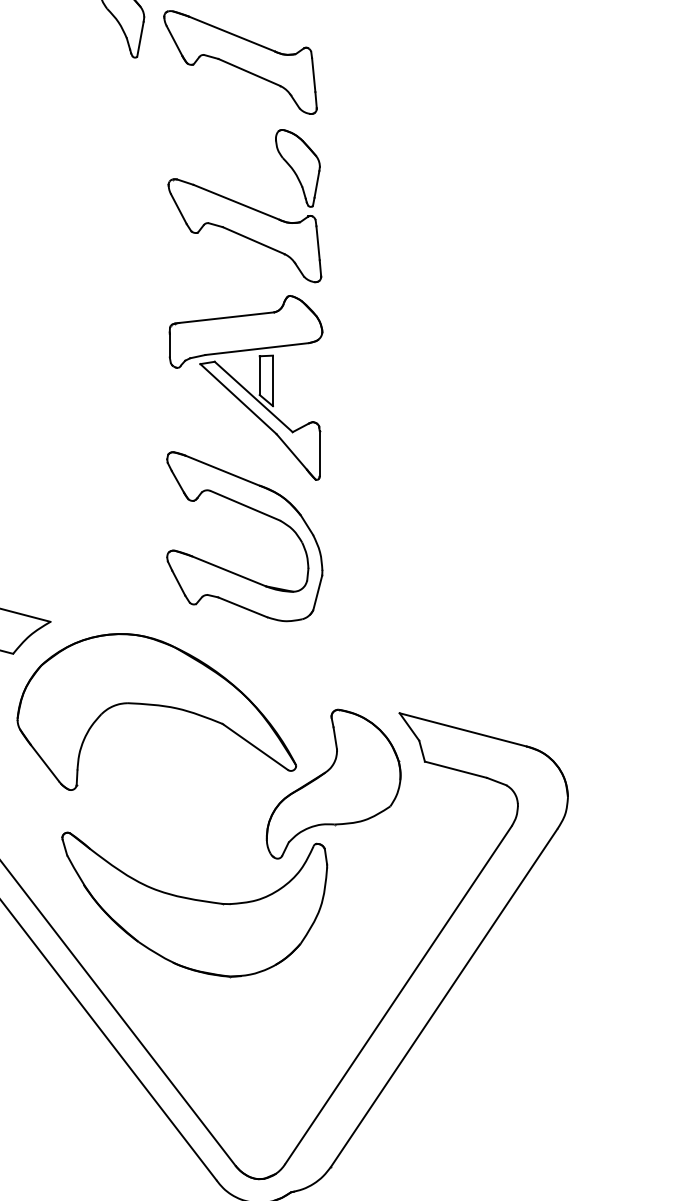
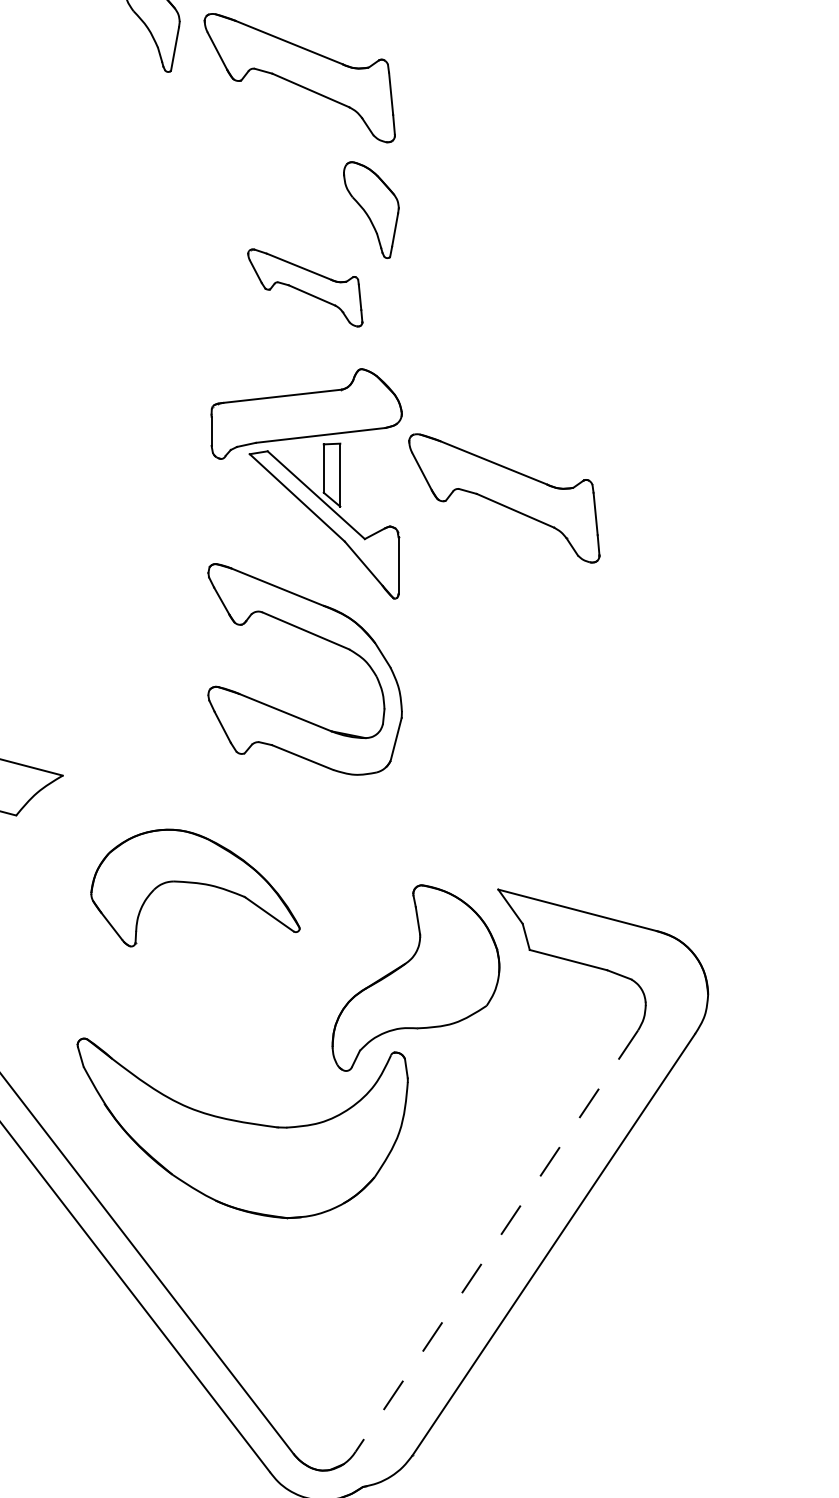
part: (244, 230) -> (304, 287), size x0.6
part: (404, 399) -> (504, 498), added
part: (156, 711) -> (195, 887), size x0.6
line: (398, 995) -> (496, 1241), solid -> dashed

